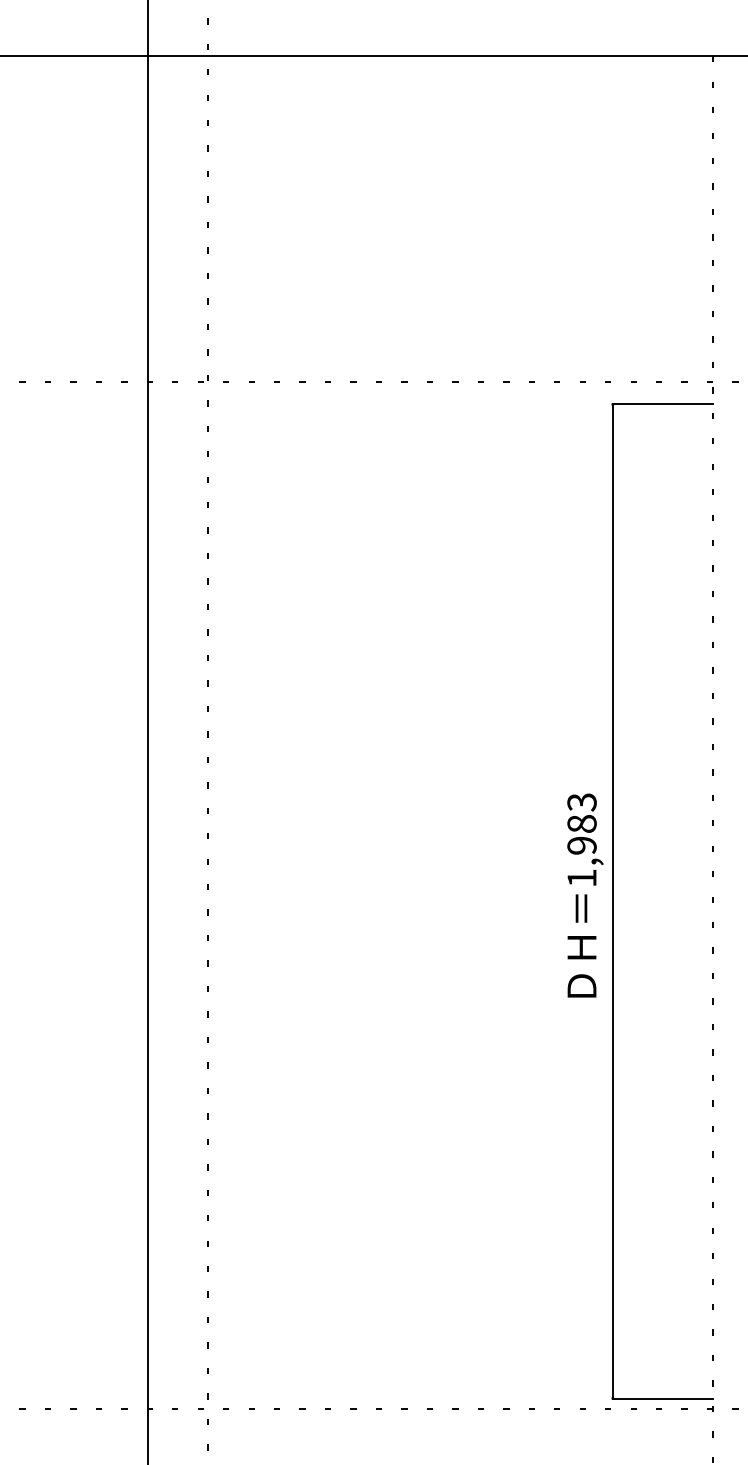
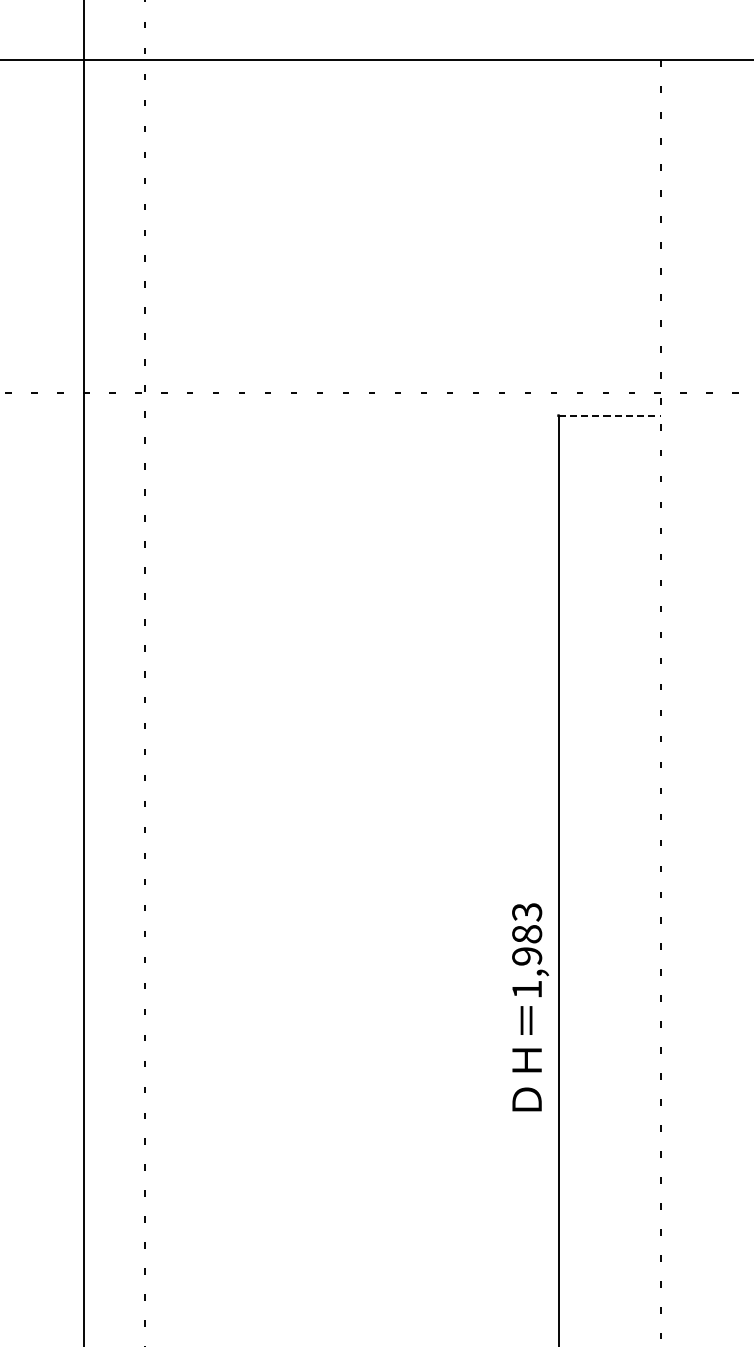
line: (663, 404) -> (610, 415), solid -> dashed
text: (585, 895) -> (530, 1007), moved

